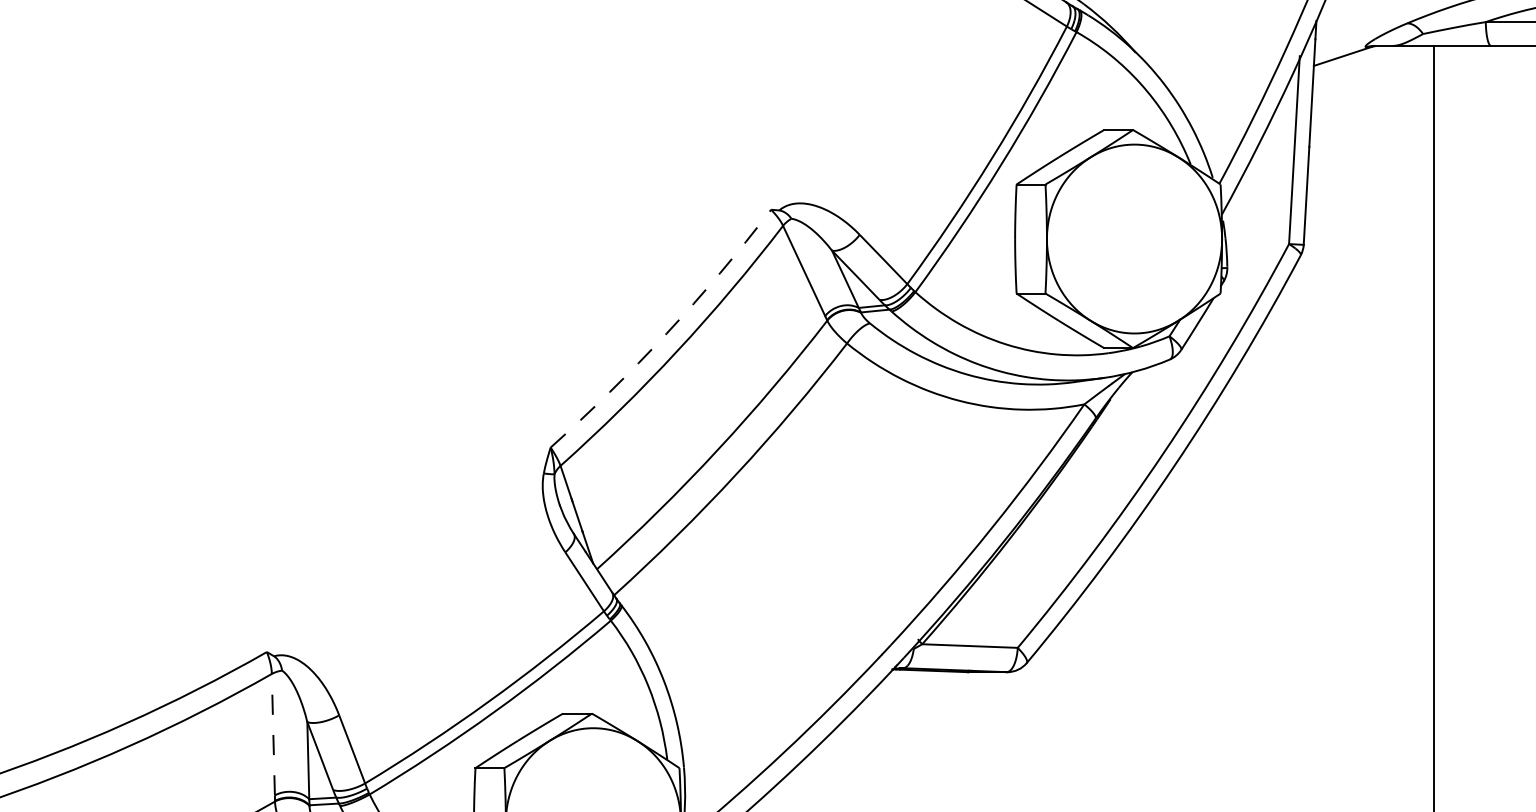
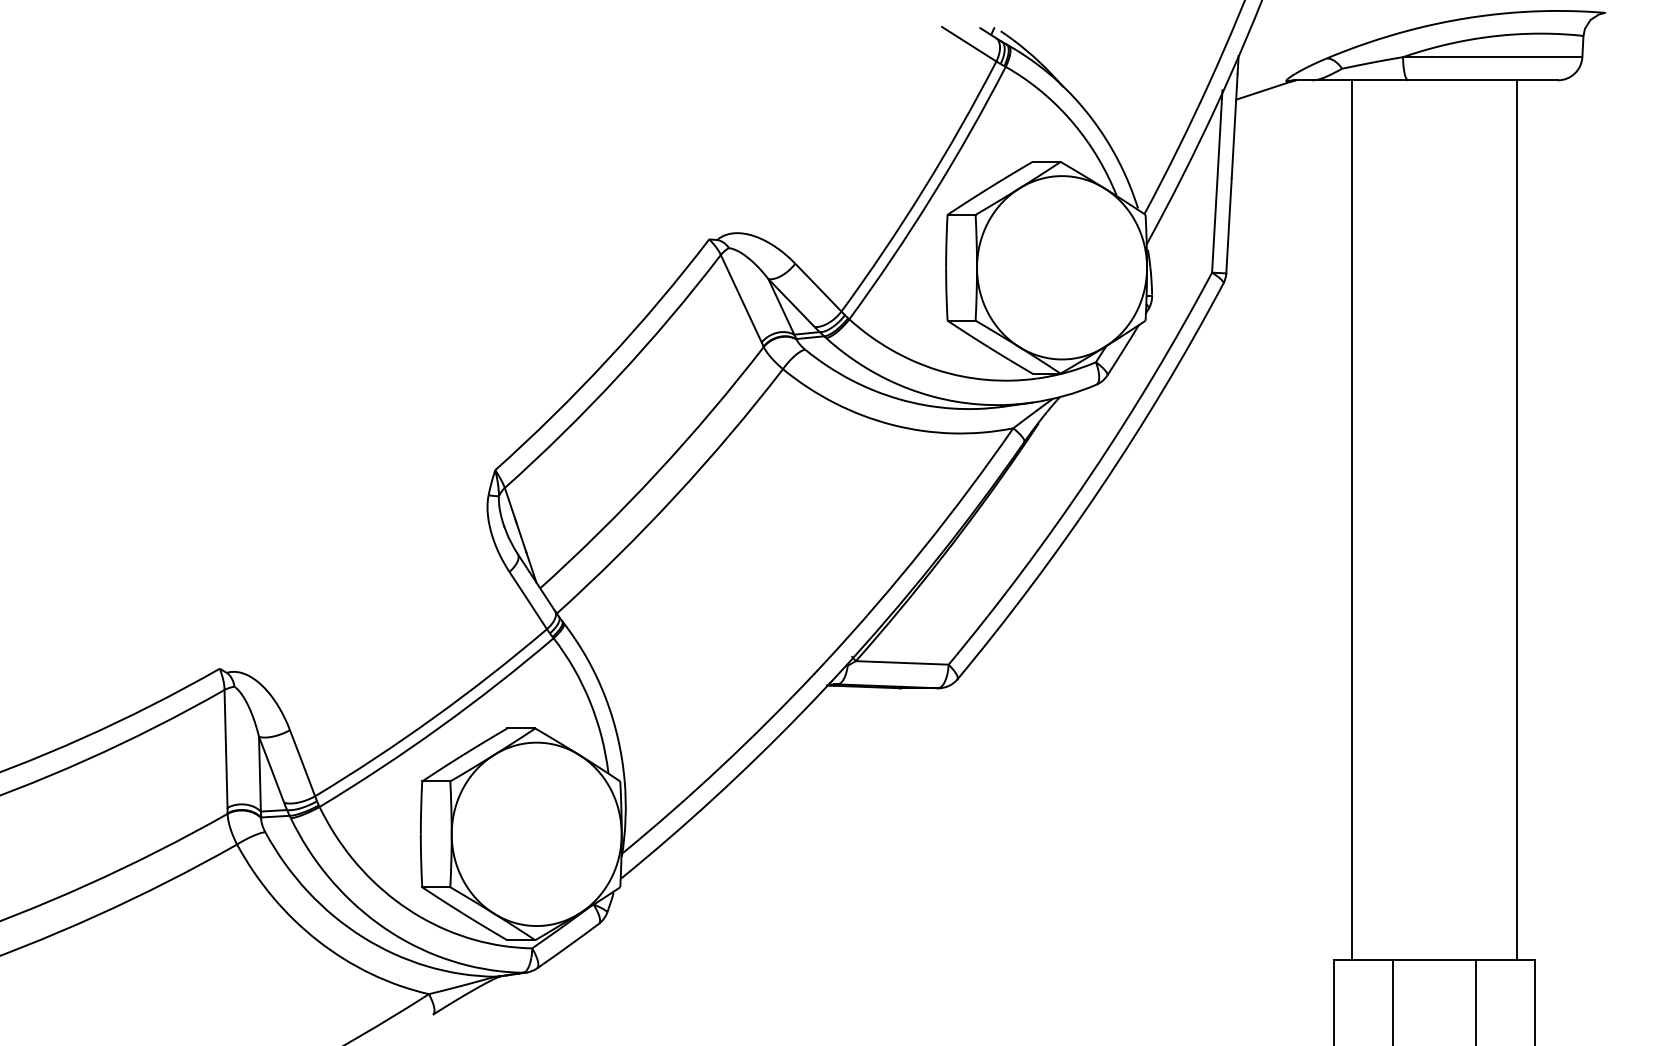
arc: (666, 333) -> (607, 359), dashed -> solid
line: (273, 734) -> (226, 748), dashed -> solid

